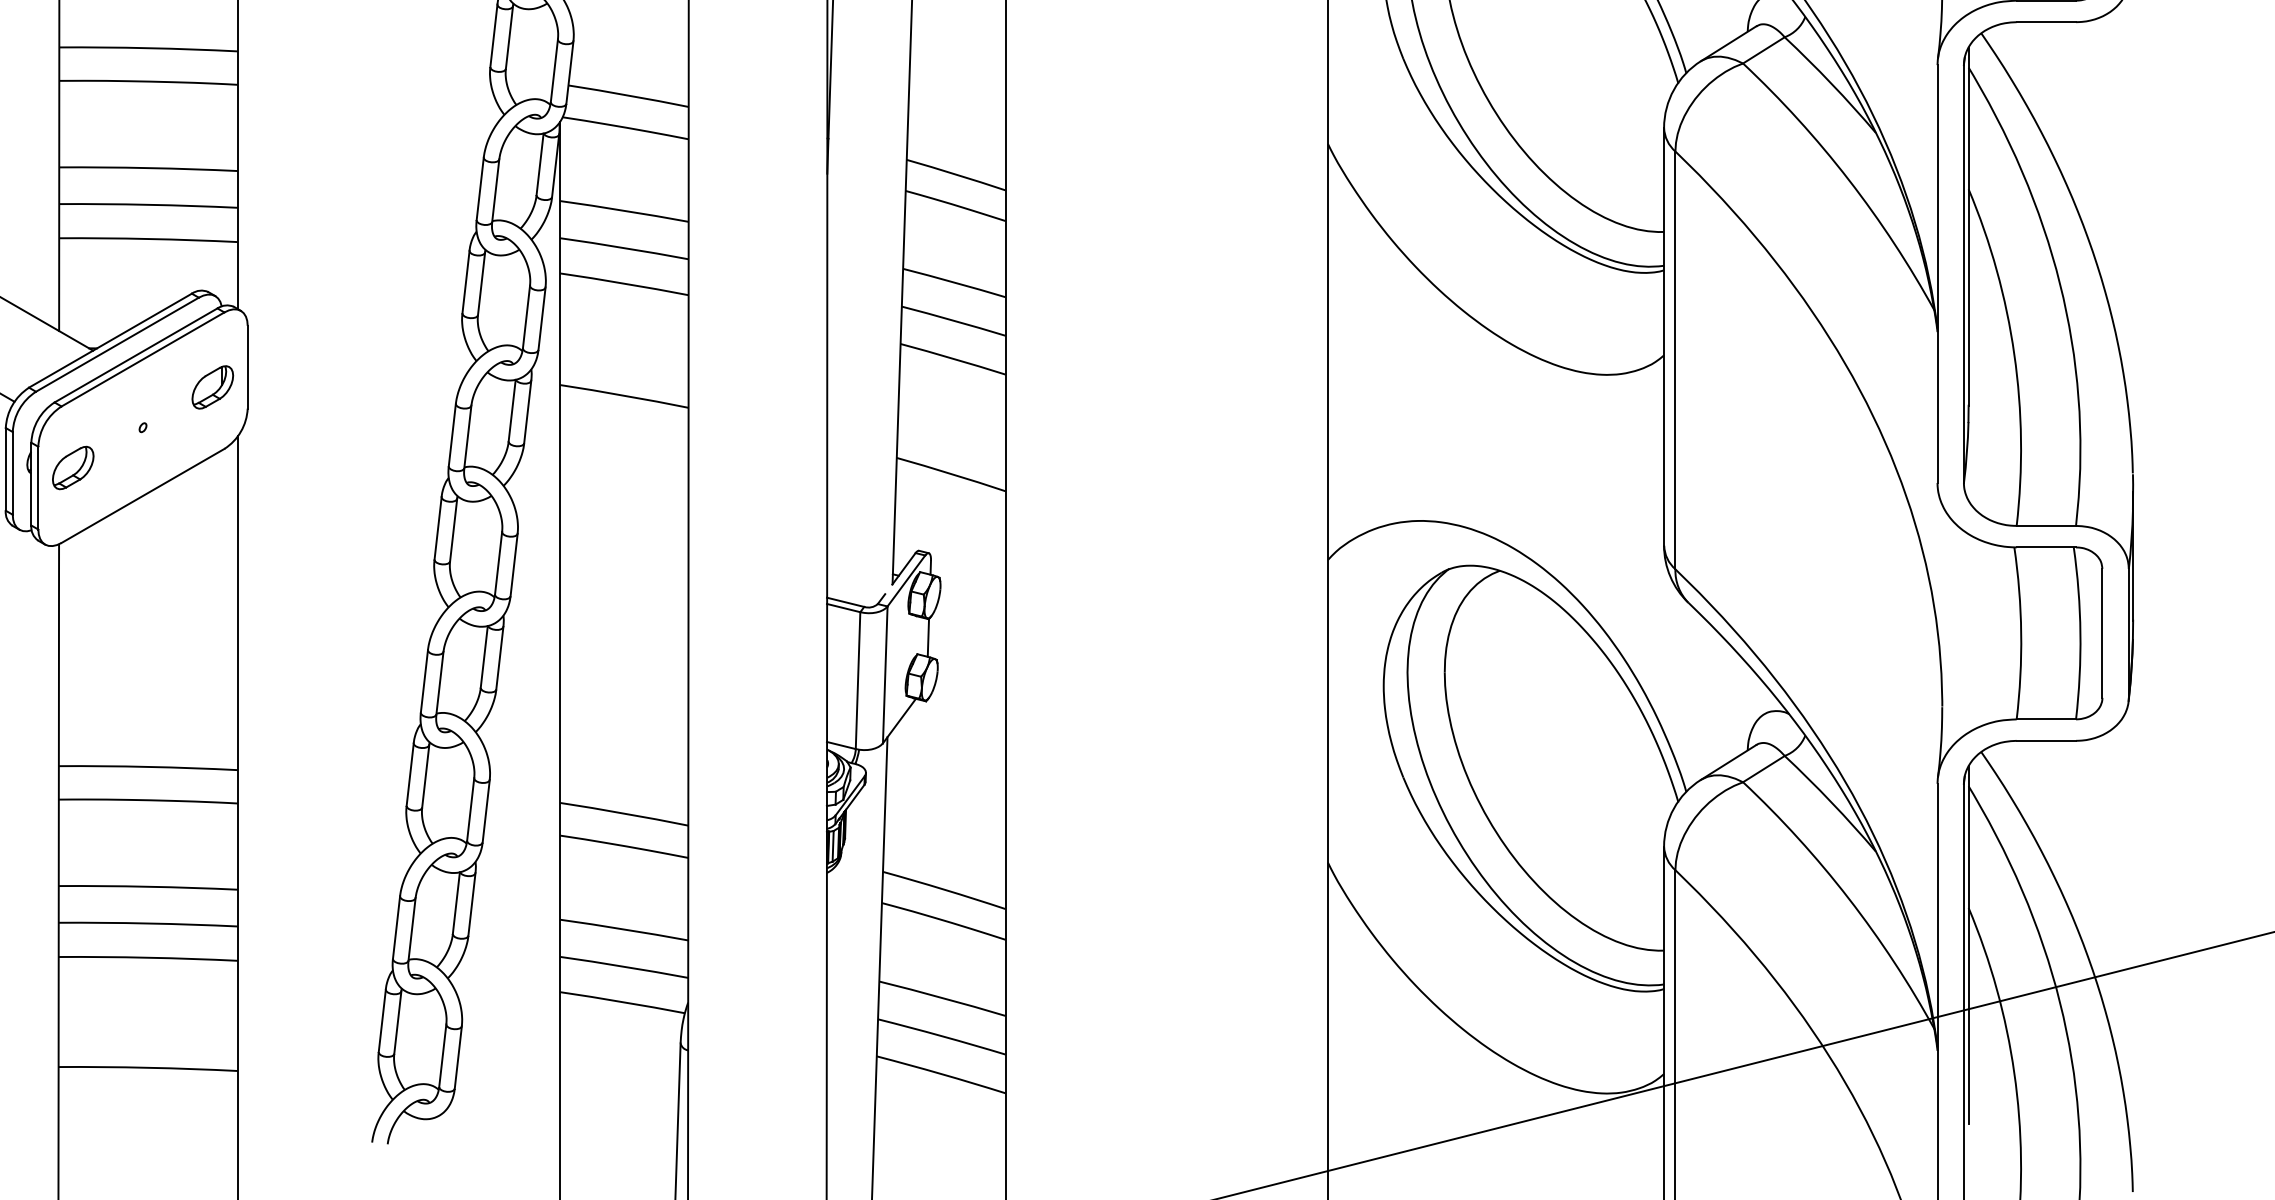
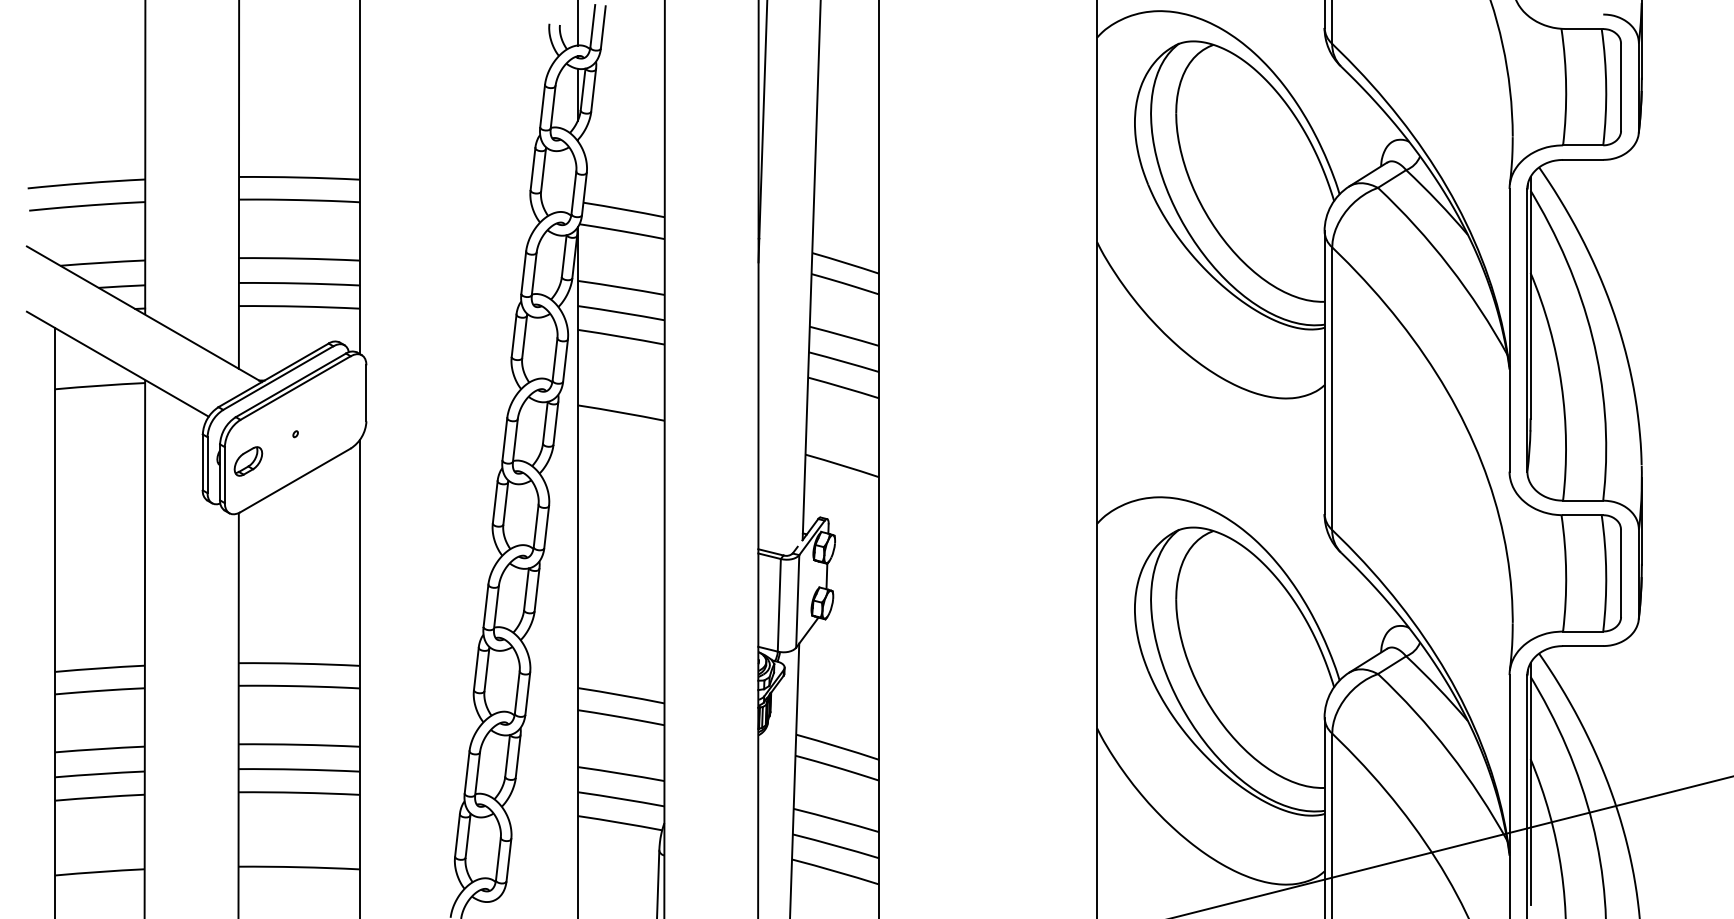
part: (212, 386) -> (342, 406), removed

